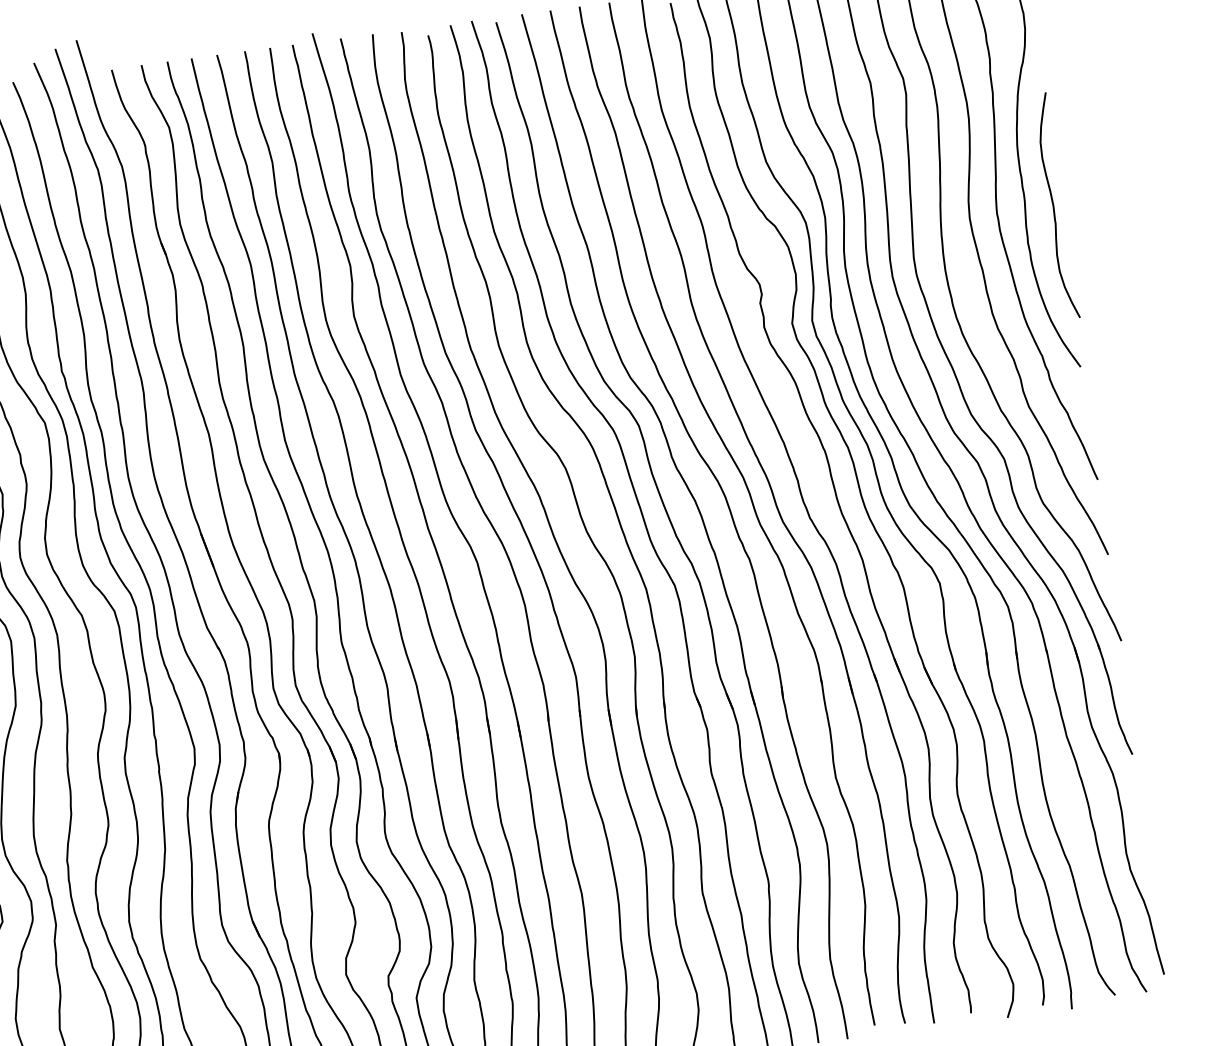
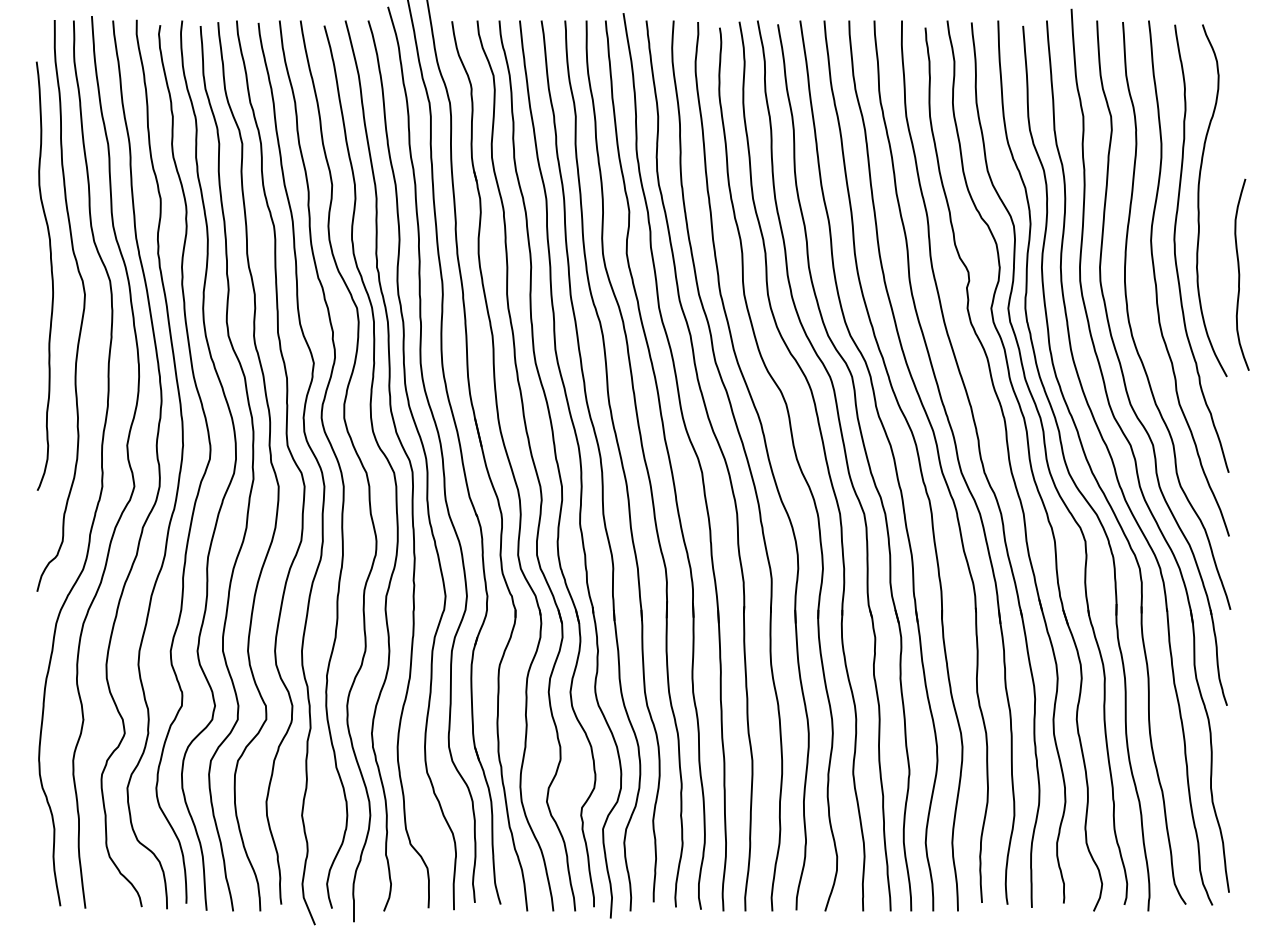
curve: (1054, 205) -> (1240, 274), moved

